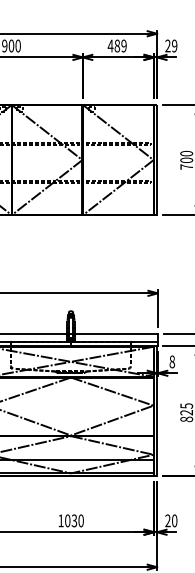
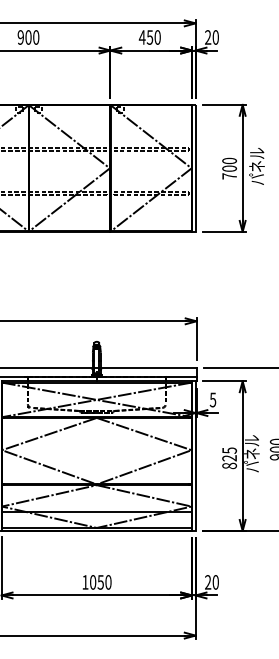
text: (120, 46) -> (153, 37), 489 -> 450
text: (174, 46) -> (215, 37), 29 -> 20
text: (171, 361) -> (212, 399), 8 -> 5
text: (74, 520) -> (100, 581), 1030 -> 1050

